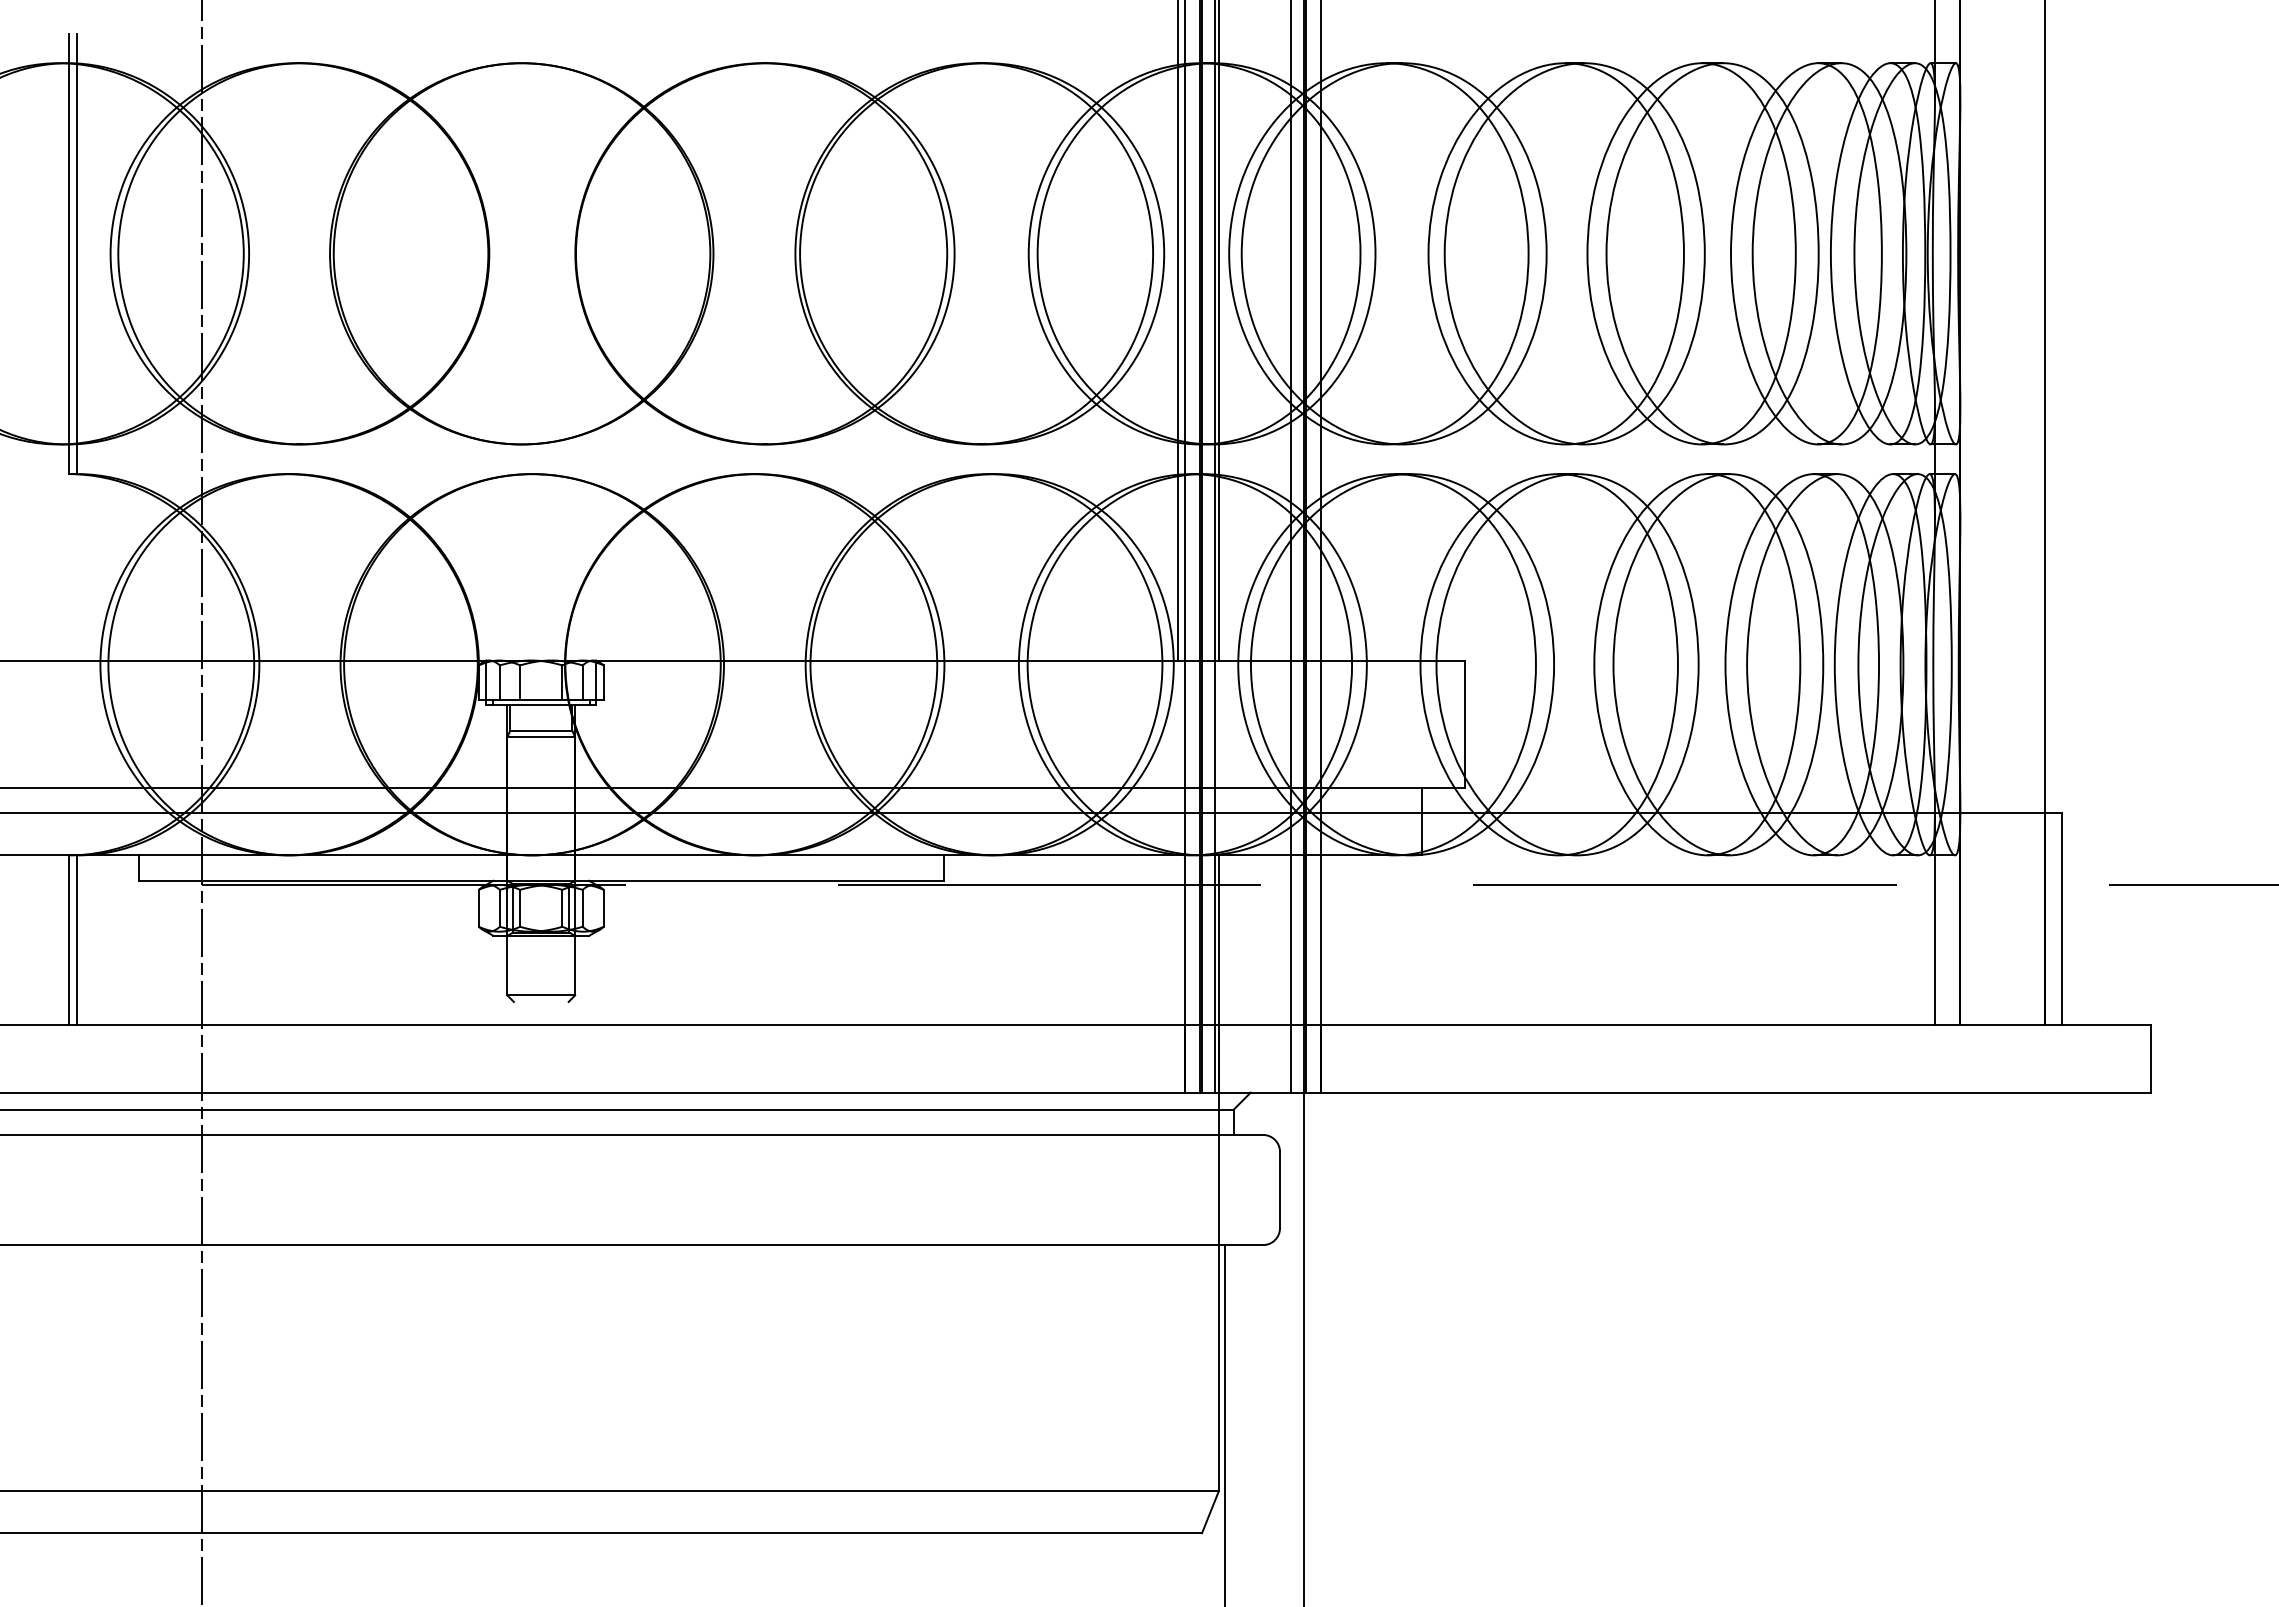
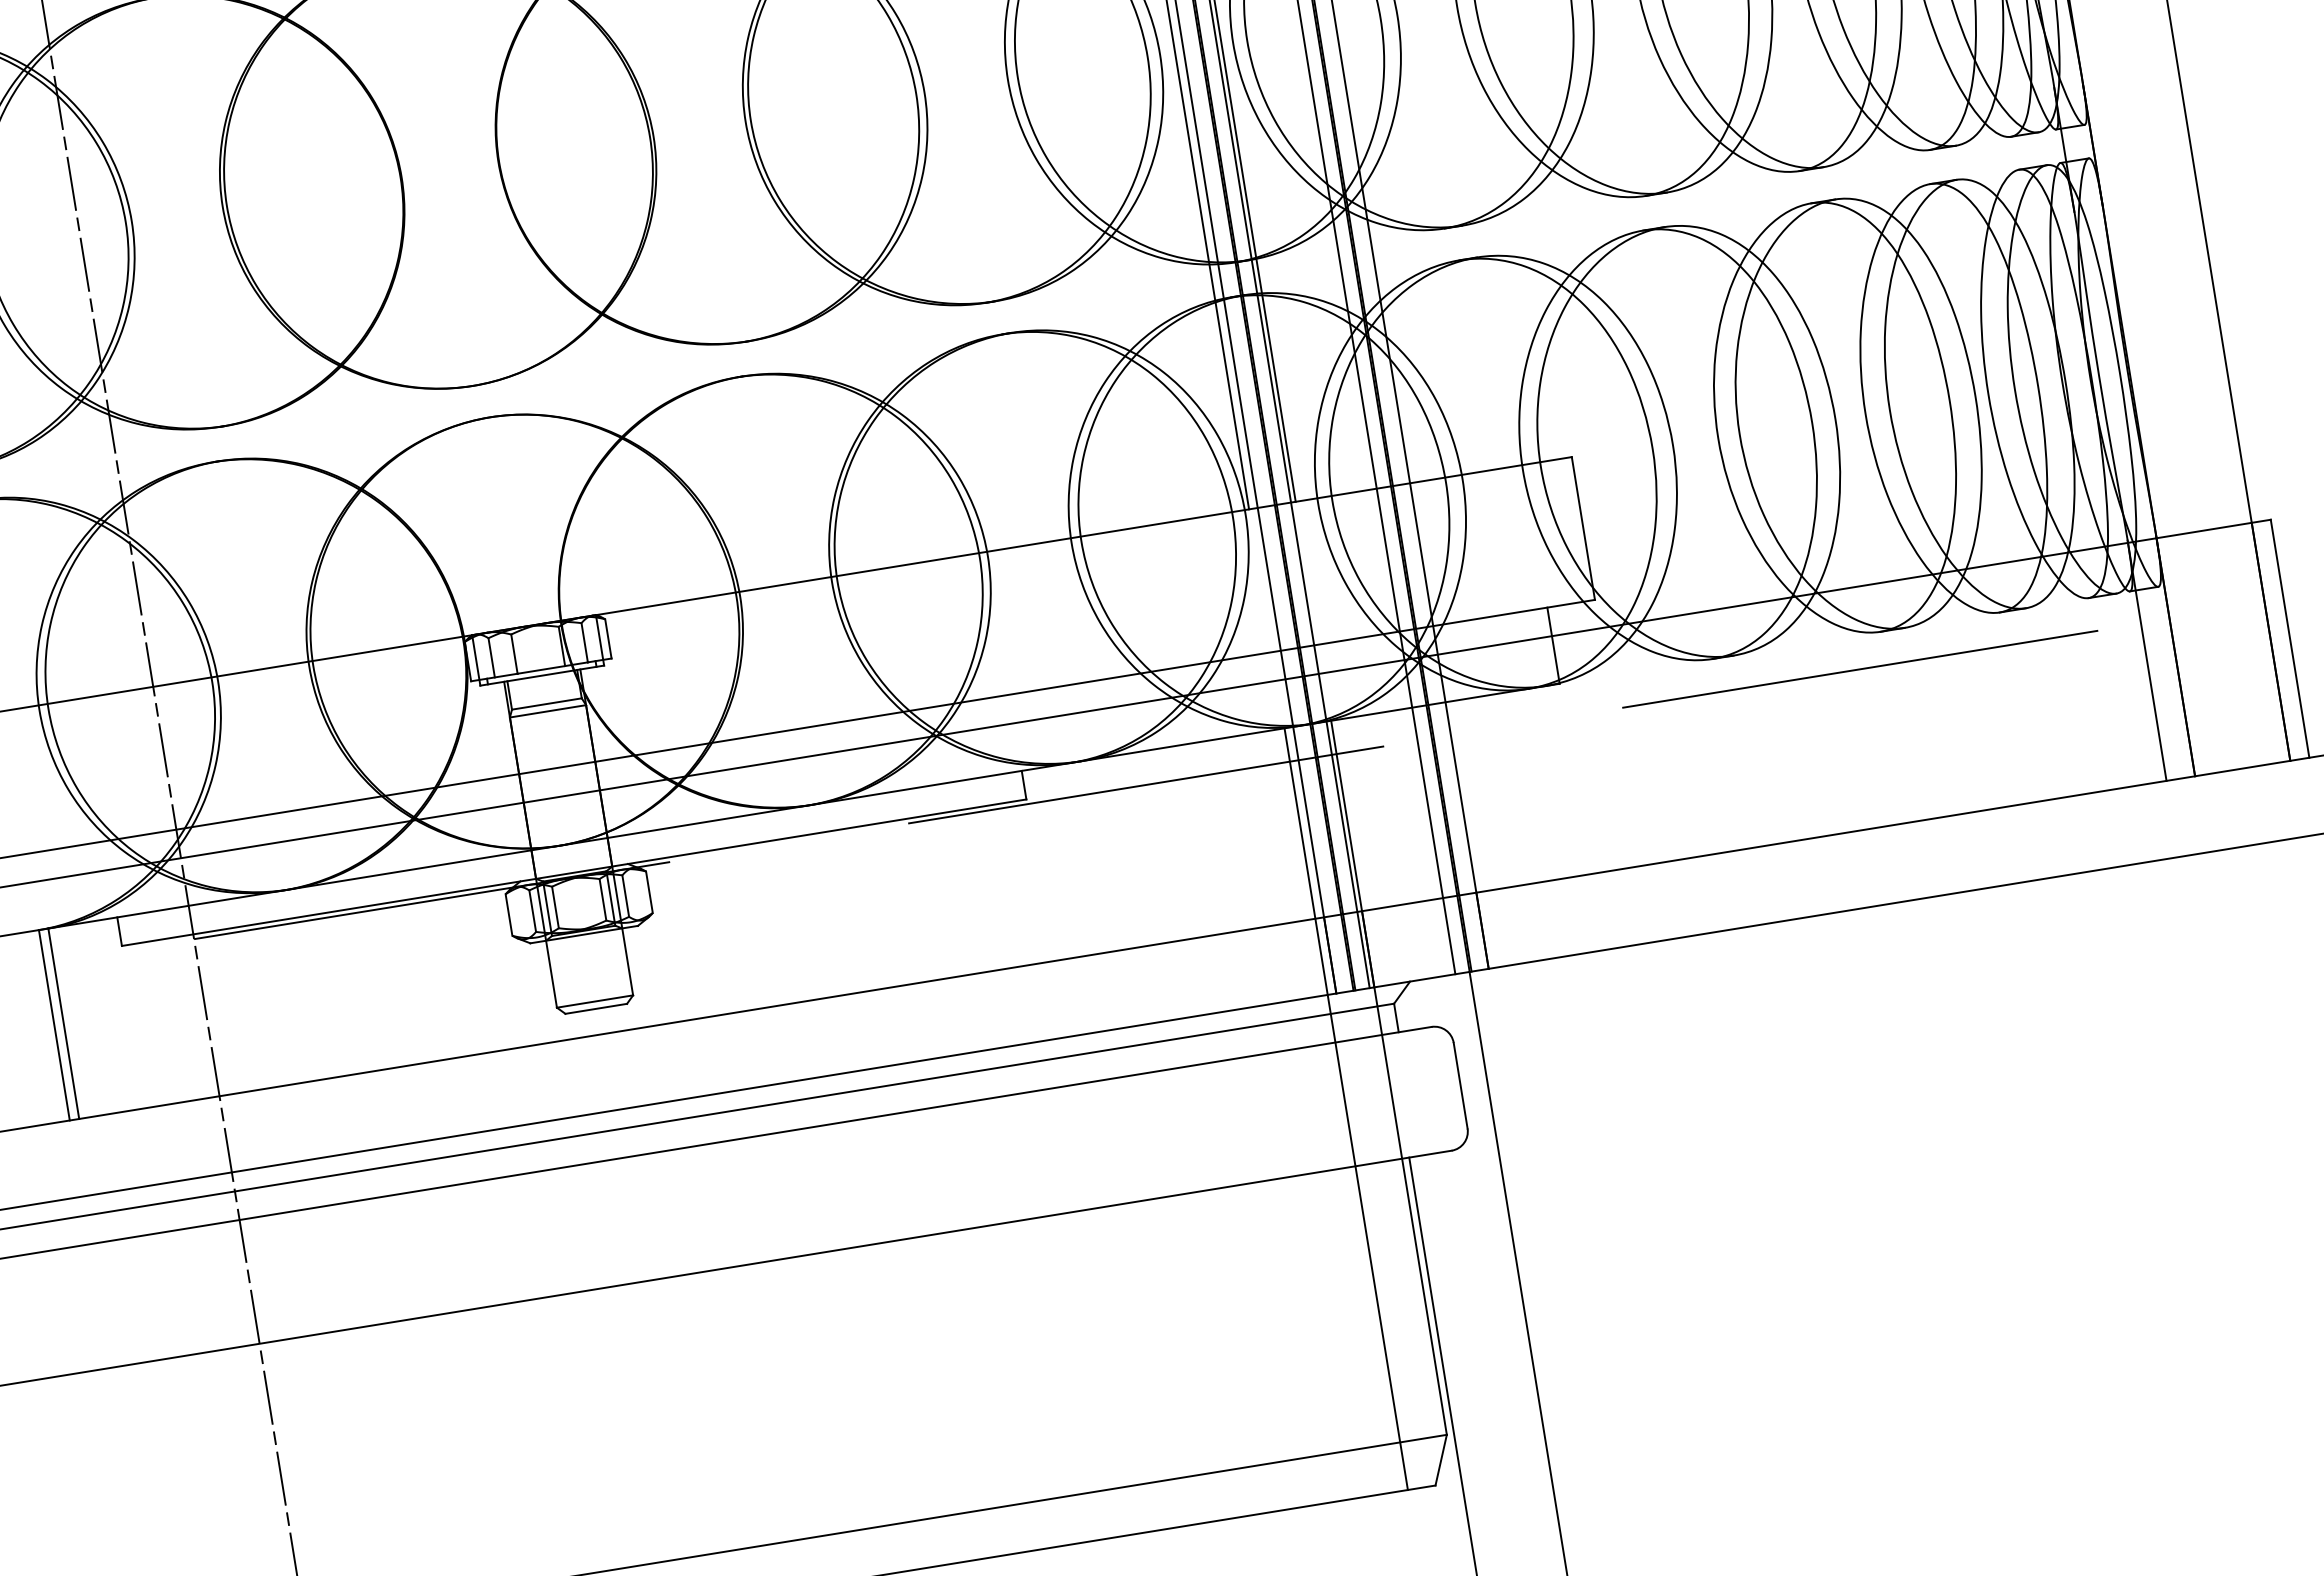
line: (540, 1001) -> (595, 1008), added
line: (1177, 1194) -> (1346, 1109), added

